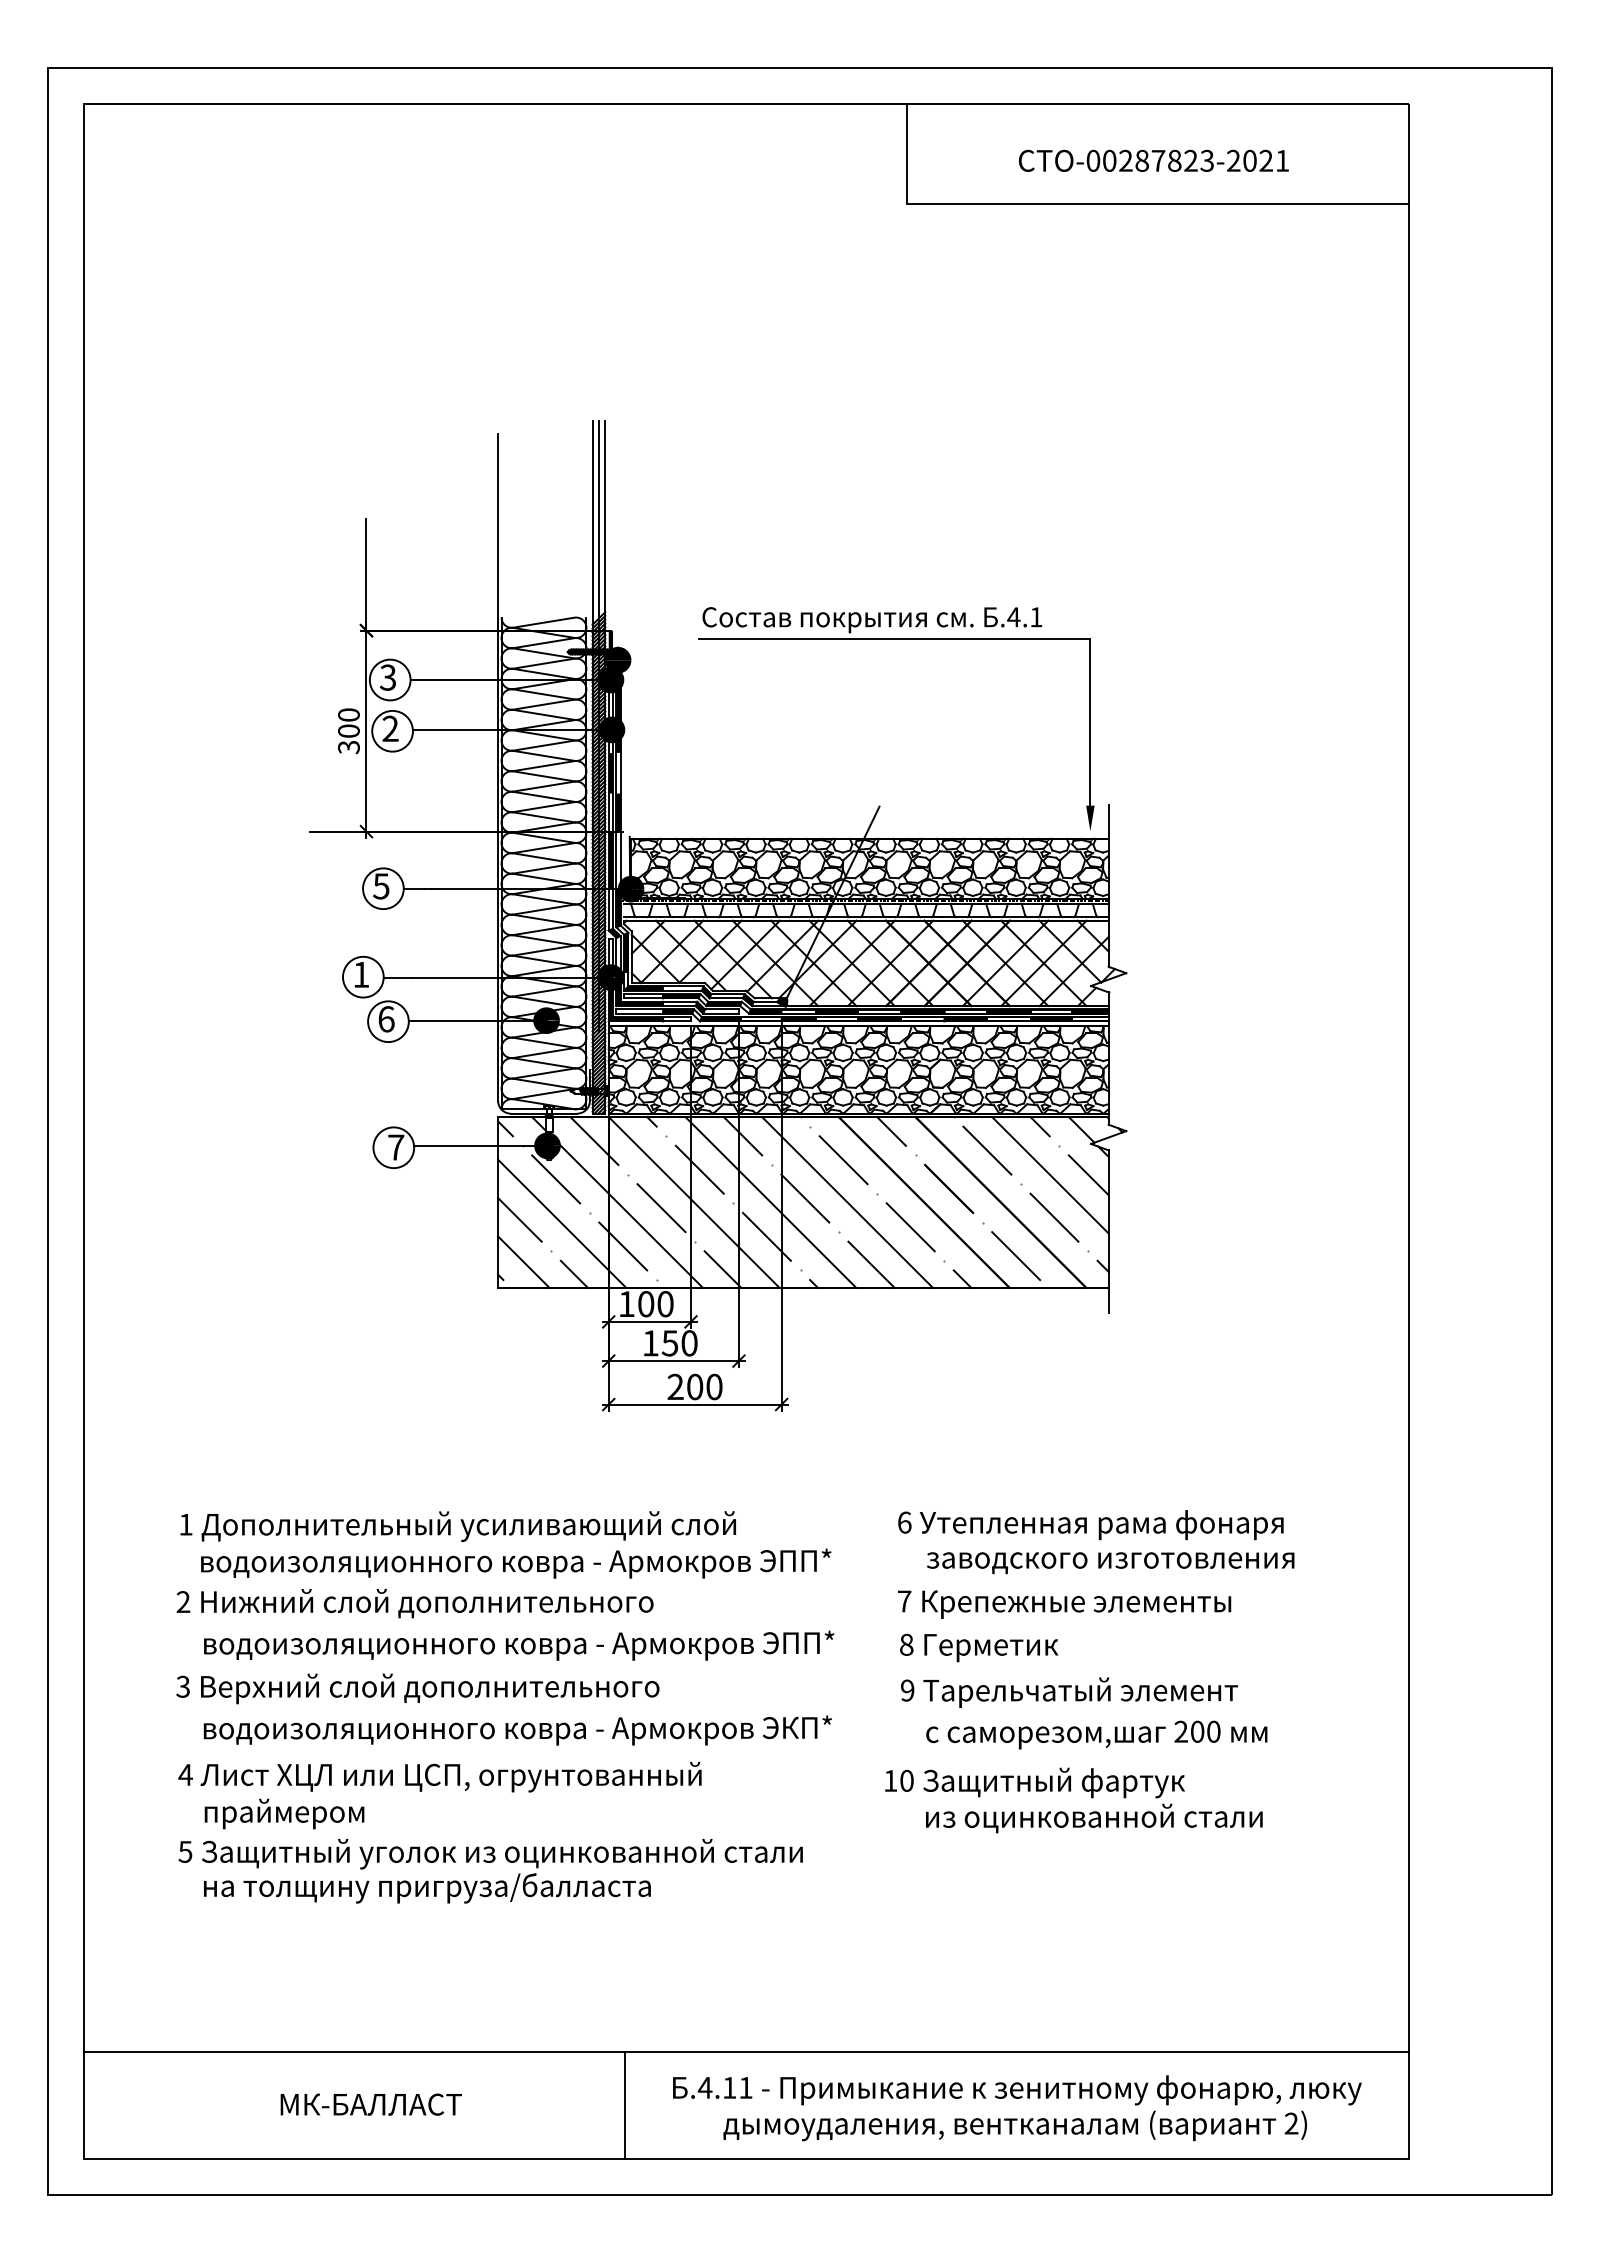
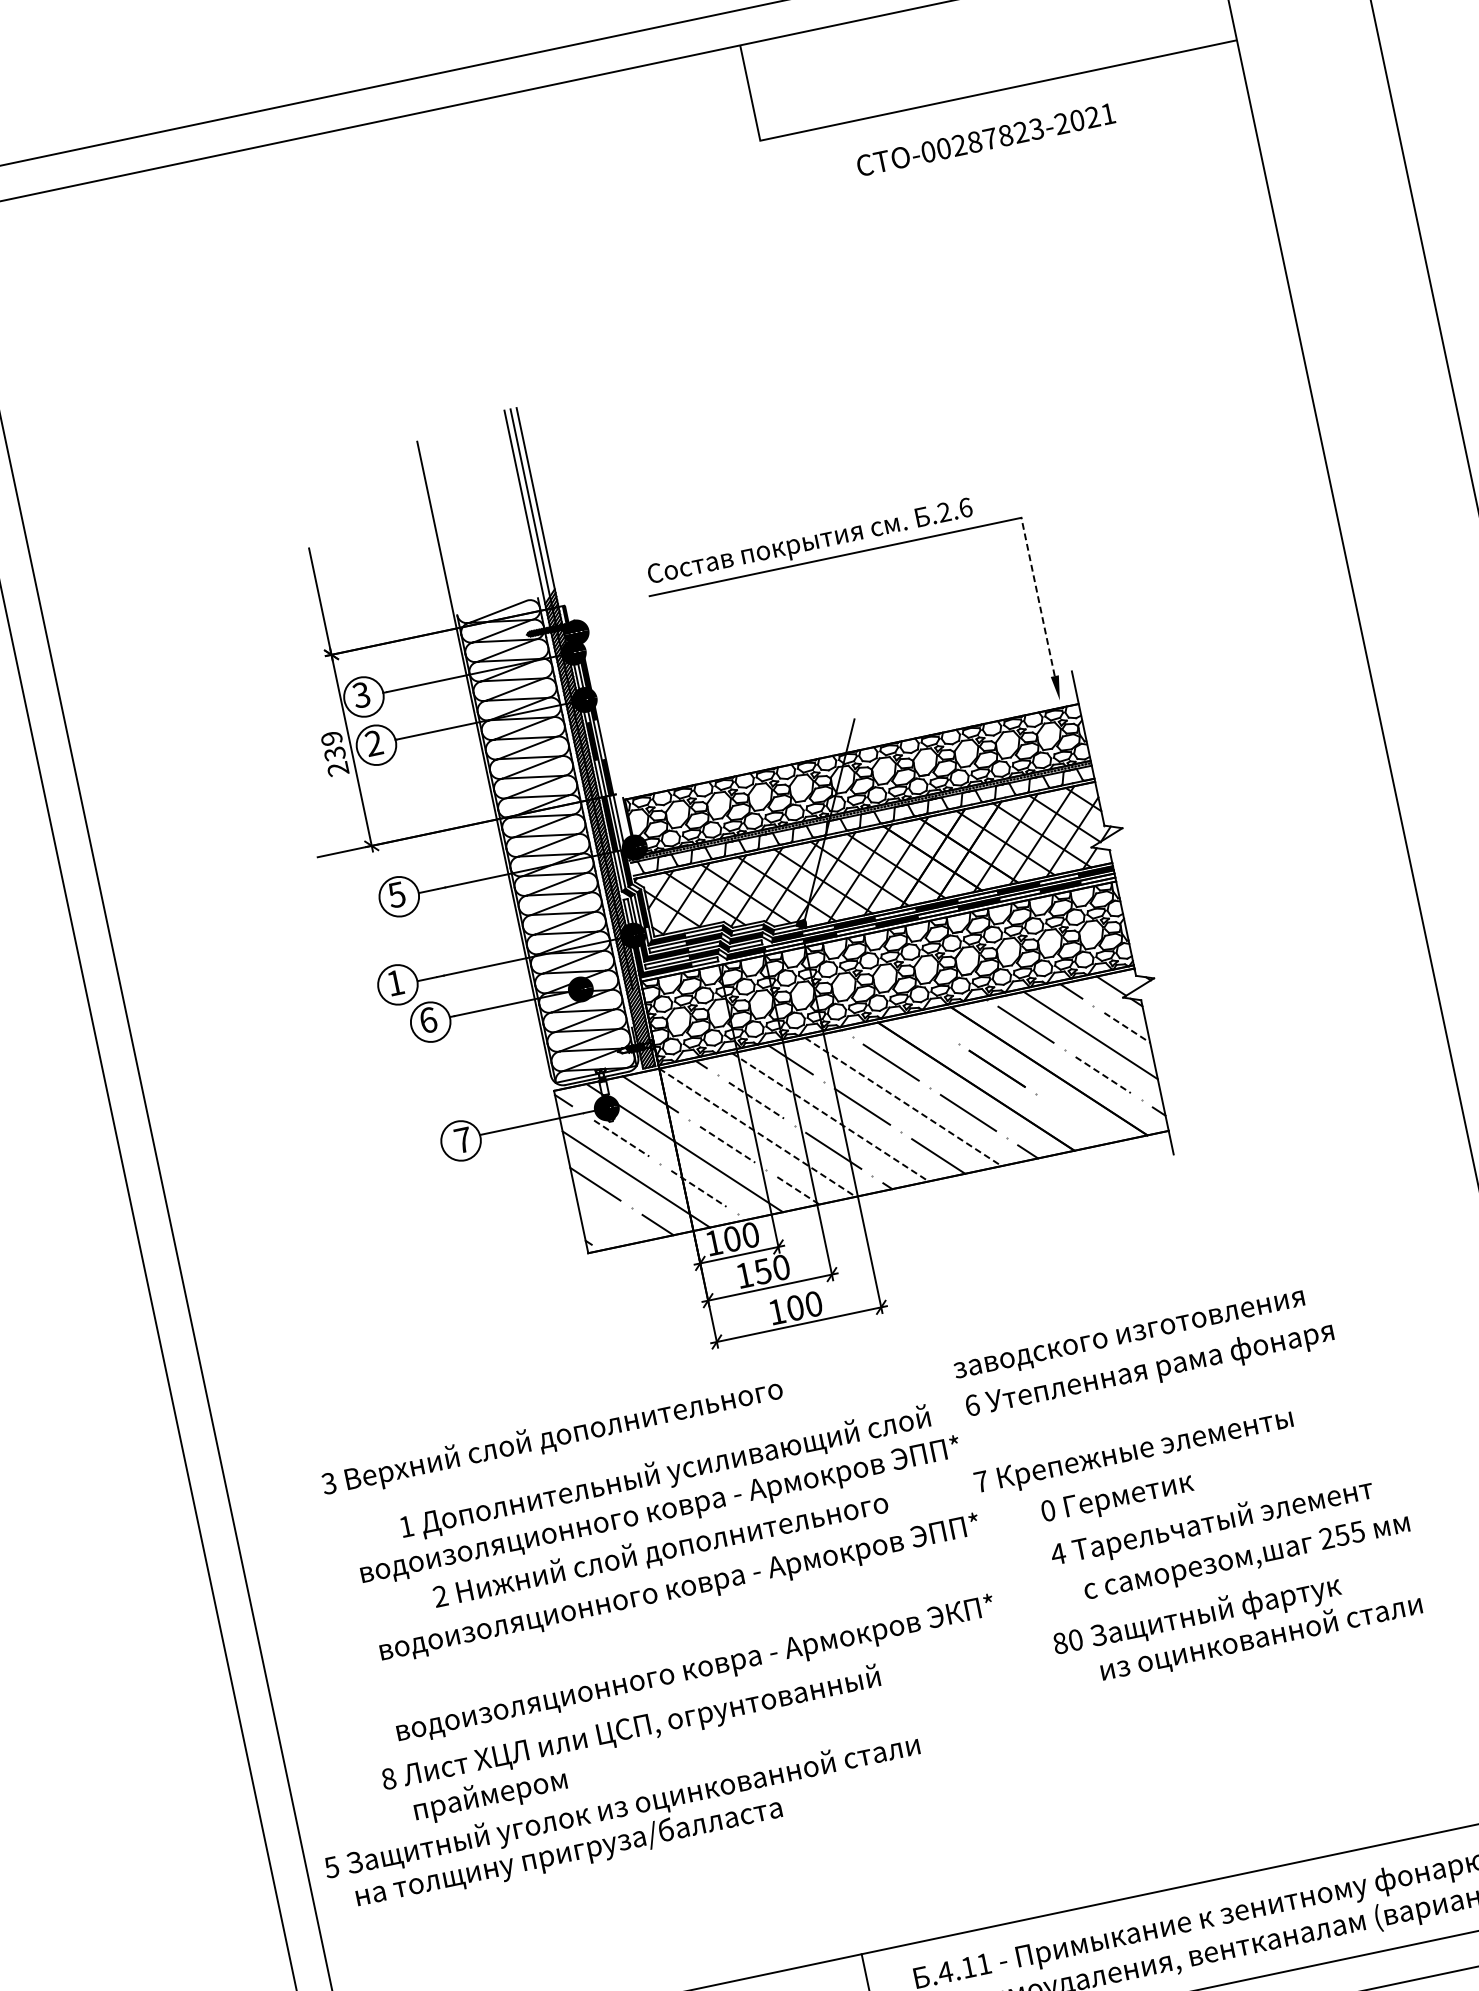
text: (1153, 160) -> (985, 139), moved
text: (1024, 617) -> (954, 510), .4.1 -> .2.6
line: (1090, 721) -> (1038, 596), solid -> dashed
text: (348, 731) -> (334, 754), 300 -> 239
line: (891, 1131) -> (930, 1025), removed
line: (699, 1169) -> (756, 1100), solid -> dashed
line: (1089, 1175) -> (1128, 1027), solid -> dashed
line: (556, 1179) -> (622, 1138), solid -> dashed
line: (694, 1202) -> (757, 1132), solid -> dashed
line: (770, 1202) -> (830, 1117), solid -> dashed
line: (847, 1202) -> (903, 1102), solid -> dashed
line: (661, 1208) -> (727, 1145), solid -> dashed
line: (1054, 1217) -> (1103, 1074), solid -> dashed
line: (623, 1246) -> (699, 1188), solid -> dashed
line: (1016, 1256) -> (1074, 1119), removed
line: (523, 1261) -> (607, 1223), removed
line: (722, 1269) -> (797, 1190), solid -> dashed
text: (675, 1386) -> (776, 1311), 200 -> 100
text: (1090, 1525) -> (1149, 1370), moved
text: (457, 1526) -> (665, 1474), moved
text: (1110, 1563) -> (1129, 1337), moved
text: (414, 1603) -> (660, 1551), moved
text: (1064, 1604) -> (1134, 1452), moved
text: (906, 1644) -> (1048, 1510), 8 -> 0
text: (417, 1688) -> (552, 1438), moved
text: (907, 1690) -> (1058, 1554), 9 -> 4
text: (1205, 1731) -> (1349, 1533), 200 -> 255
text: (185, 1774) -> (388, 1778), 4 -> 8
text: (890, 1780) -> (1060, 1642), 10 -> 80
text: (490, 1871) -> (625, 1824), moved

